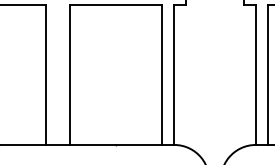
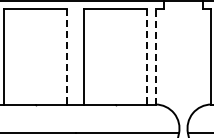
line: (45, 74) -> (67, 56), solid -> dashed
line: (162, 74) -> (147, 56), solid -> dashed
line: (174, 74) -> (155, 56), solid -> dashed

